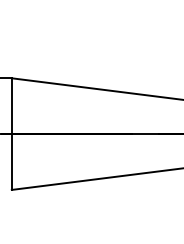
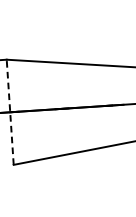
line: (11, 134) -> (9, 112), solid -> dashed

